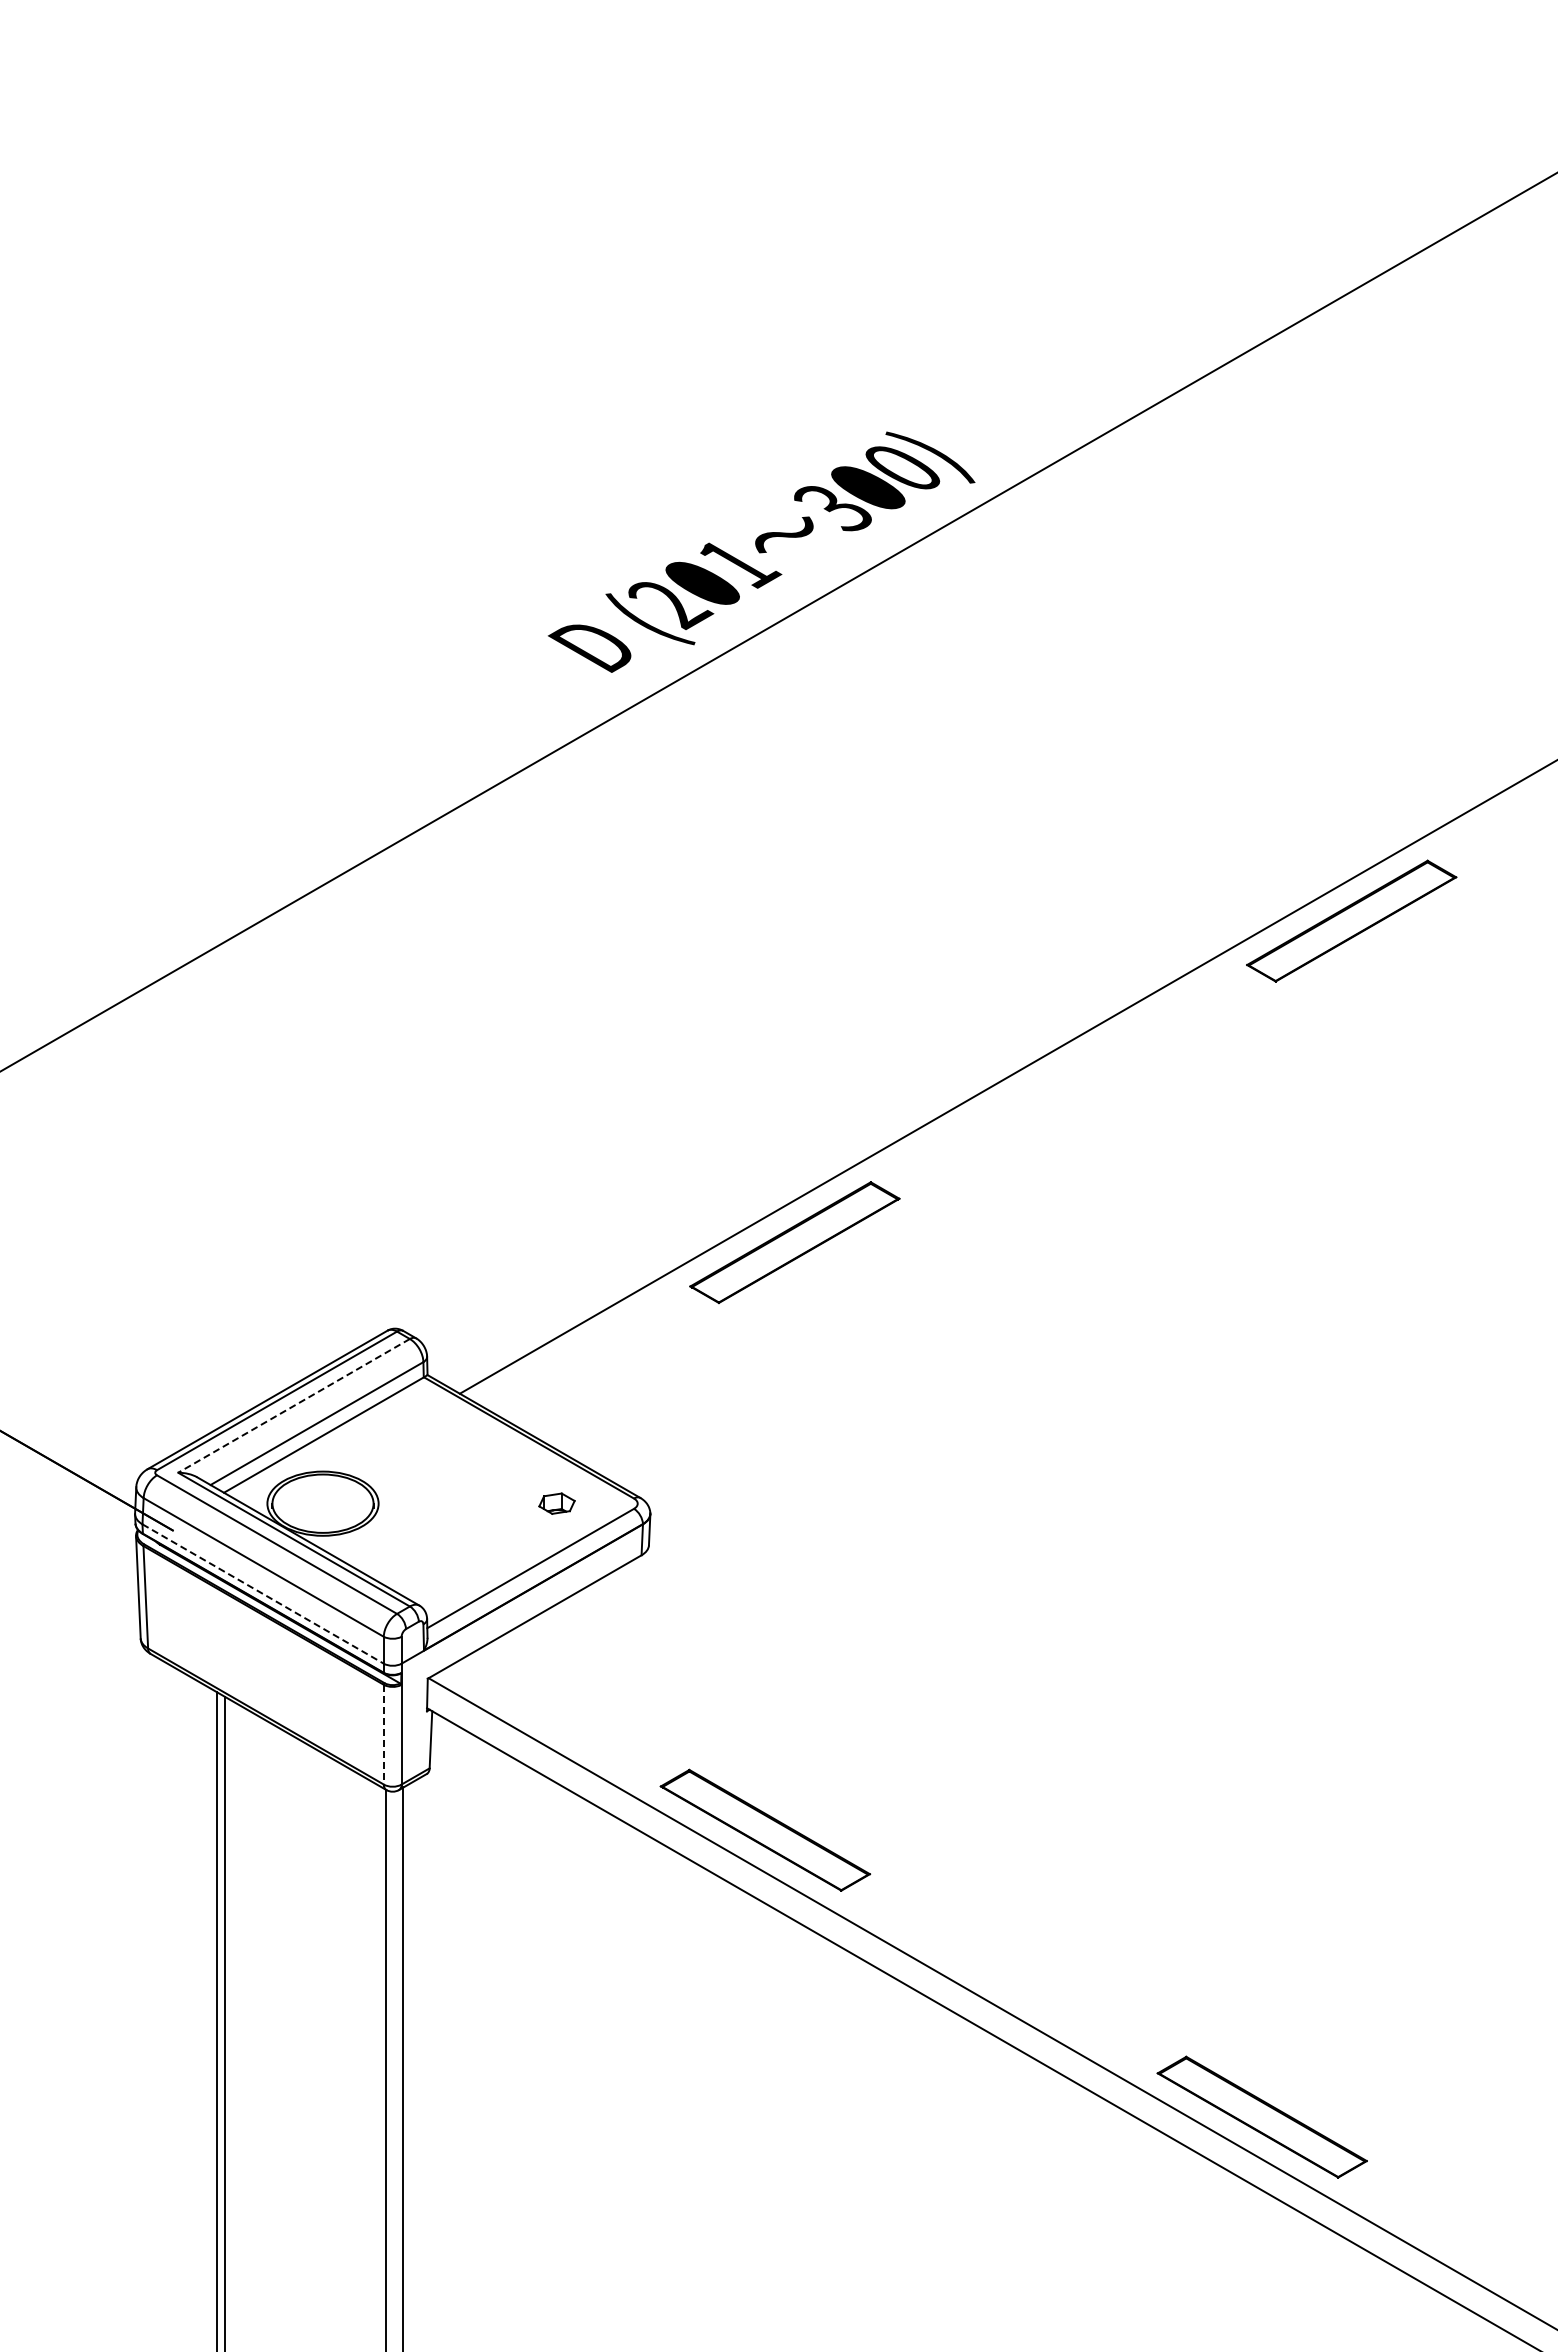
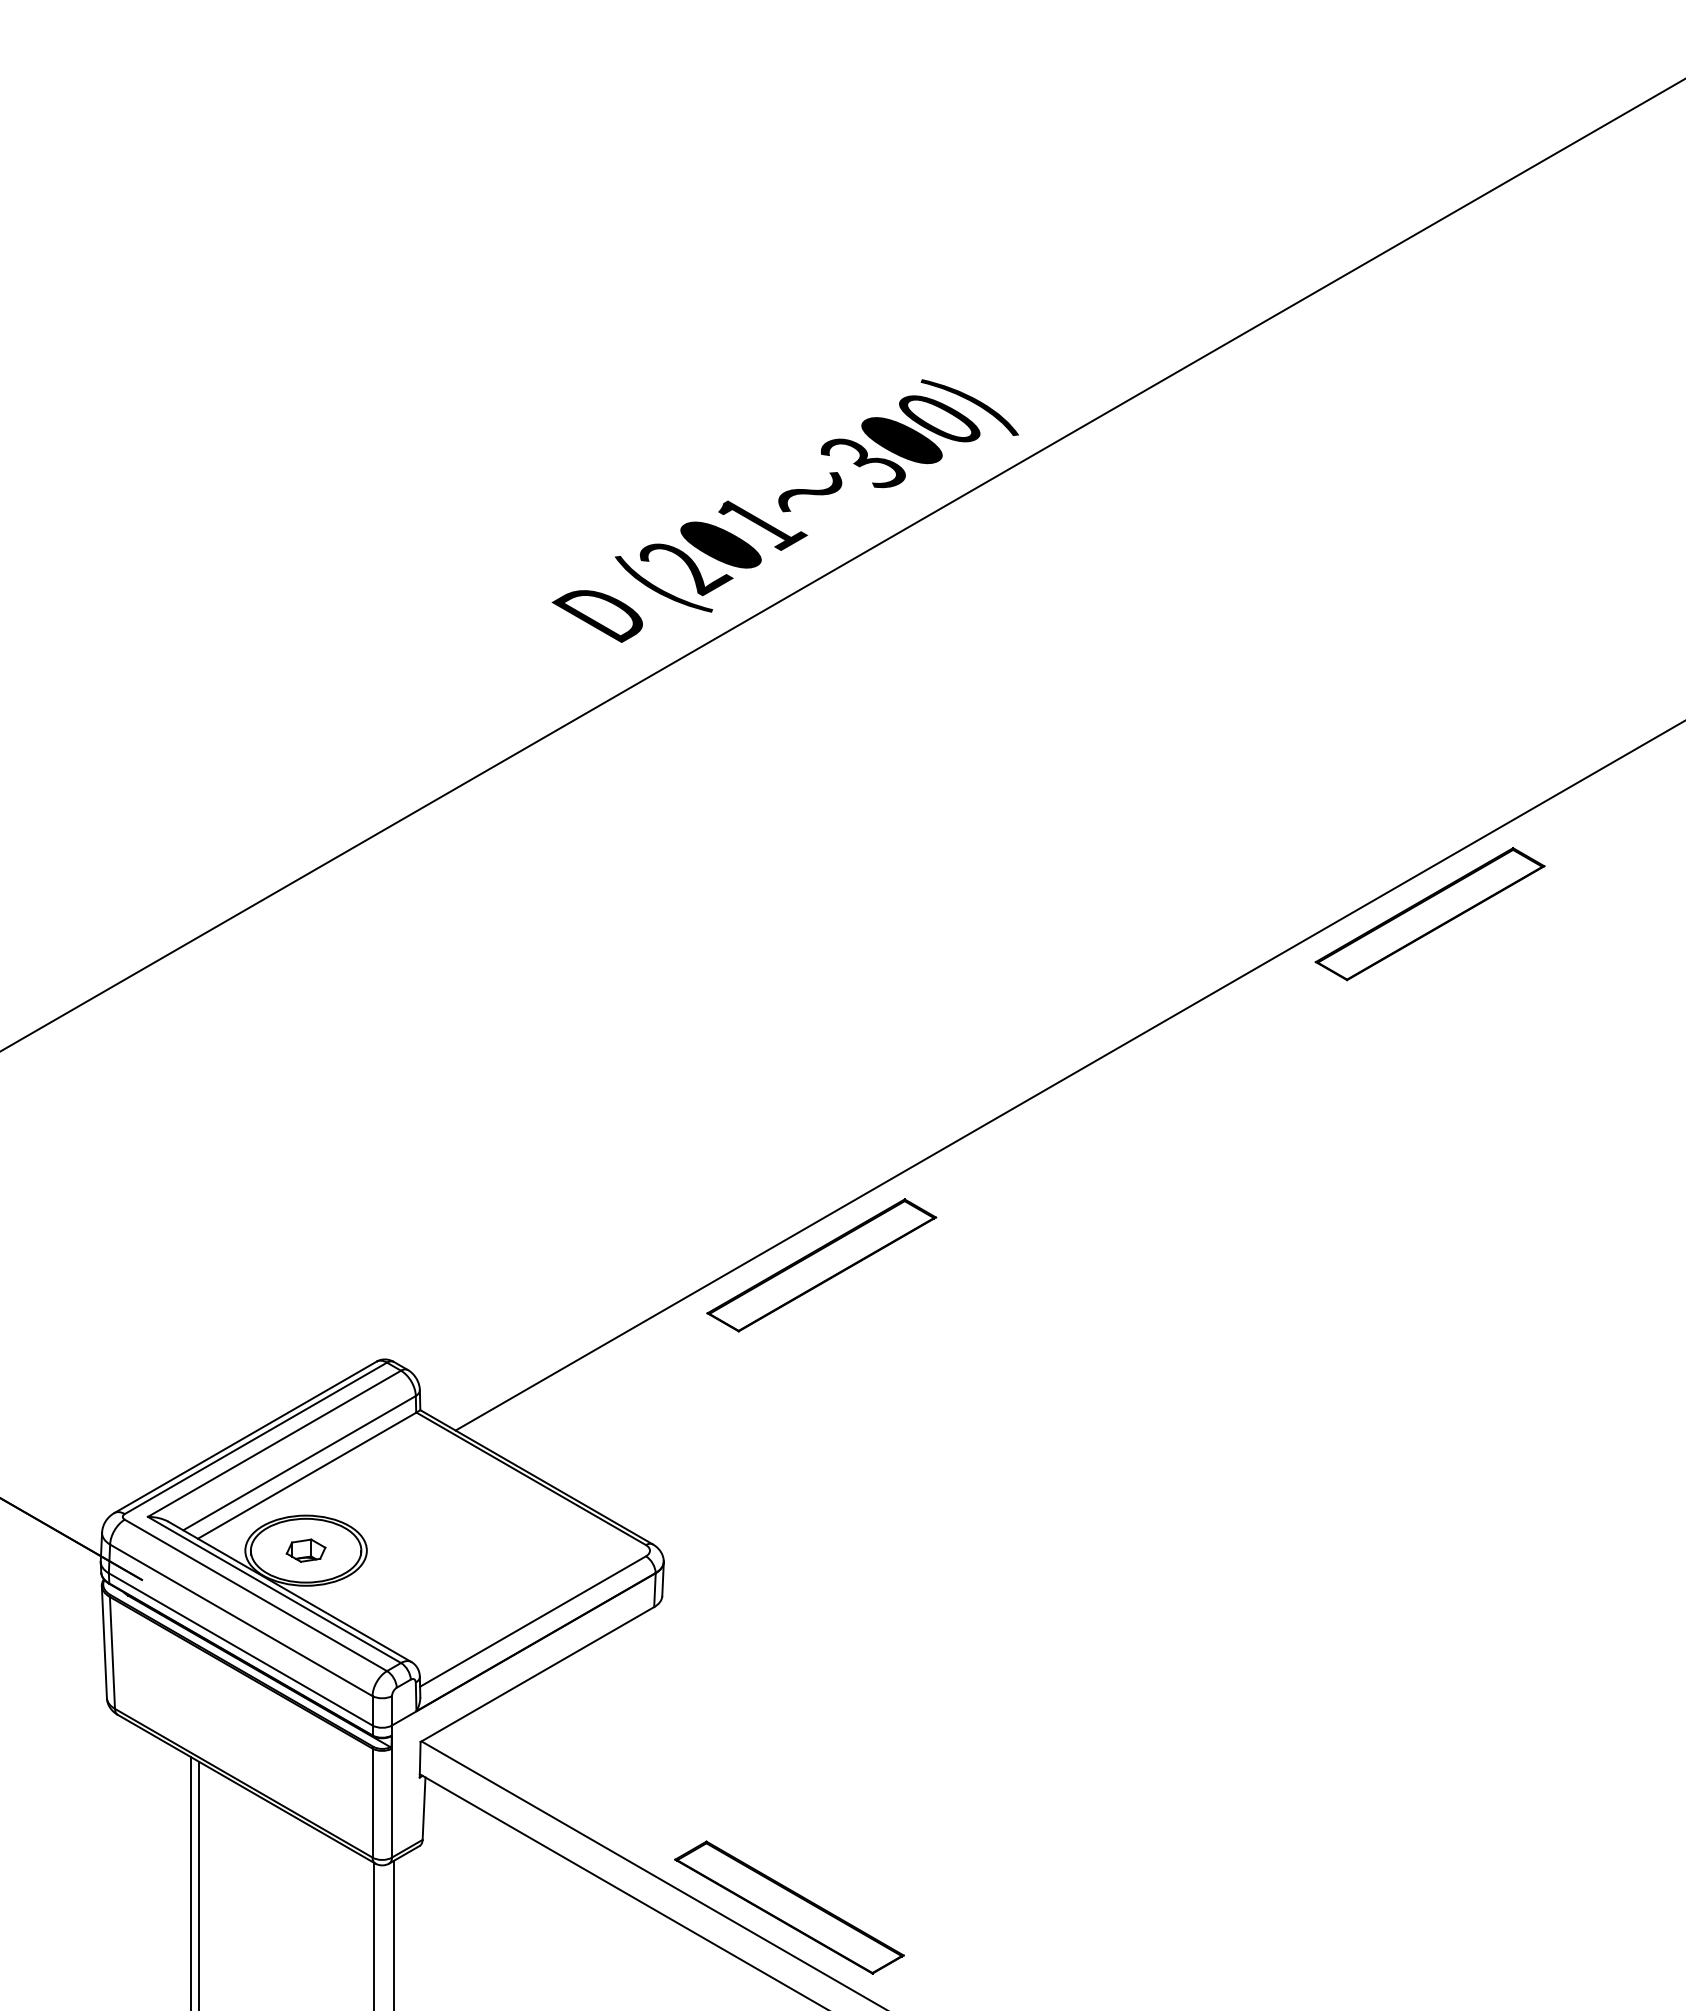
line: (294, 1405) -> (274, 1443), dashed -> solid
part: (556, 1503) -> (305, 1550), moved
line: (263, 1594) -> (241, 1649), dashed -> solid
line: (383, 1734) -> (372, 1802), dashed -> solid

